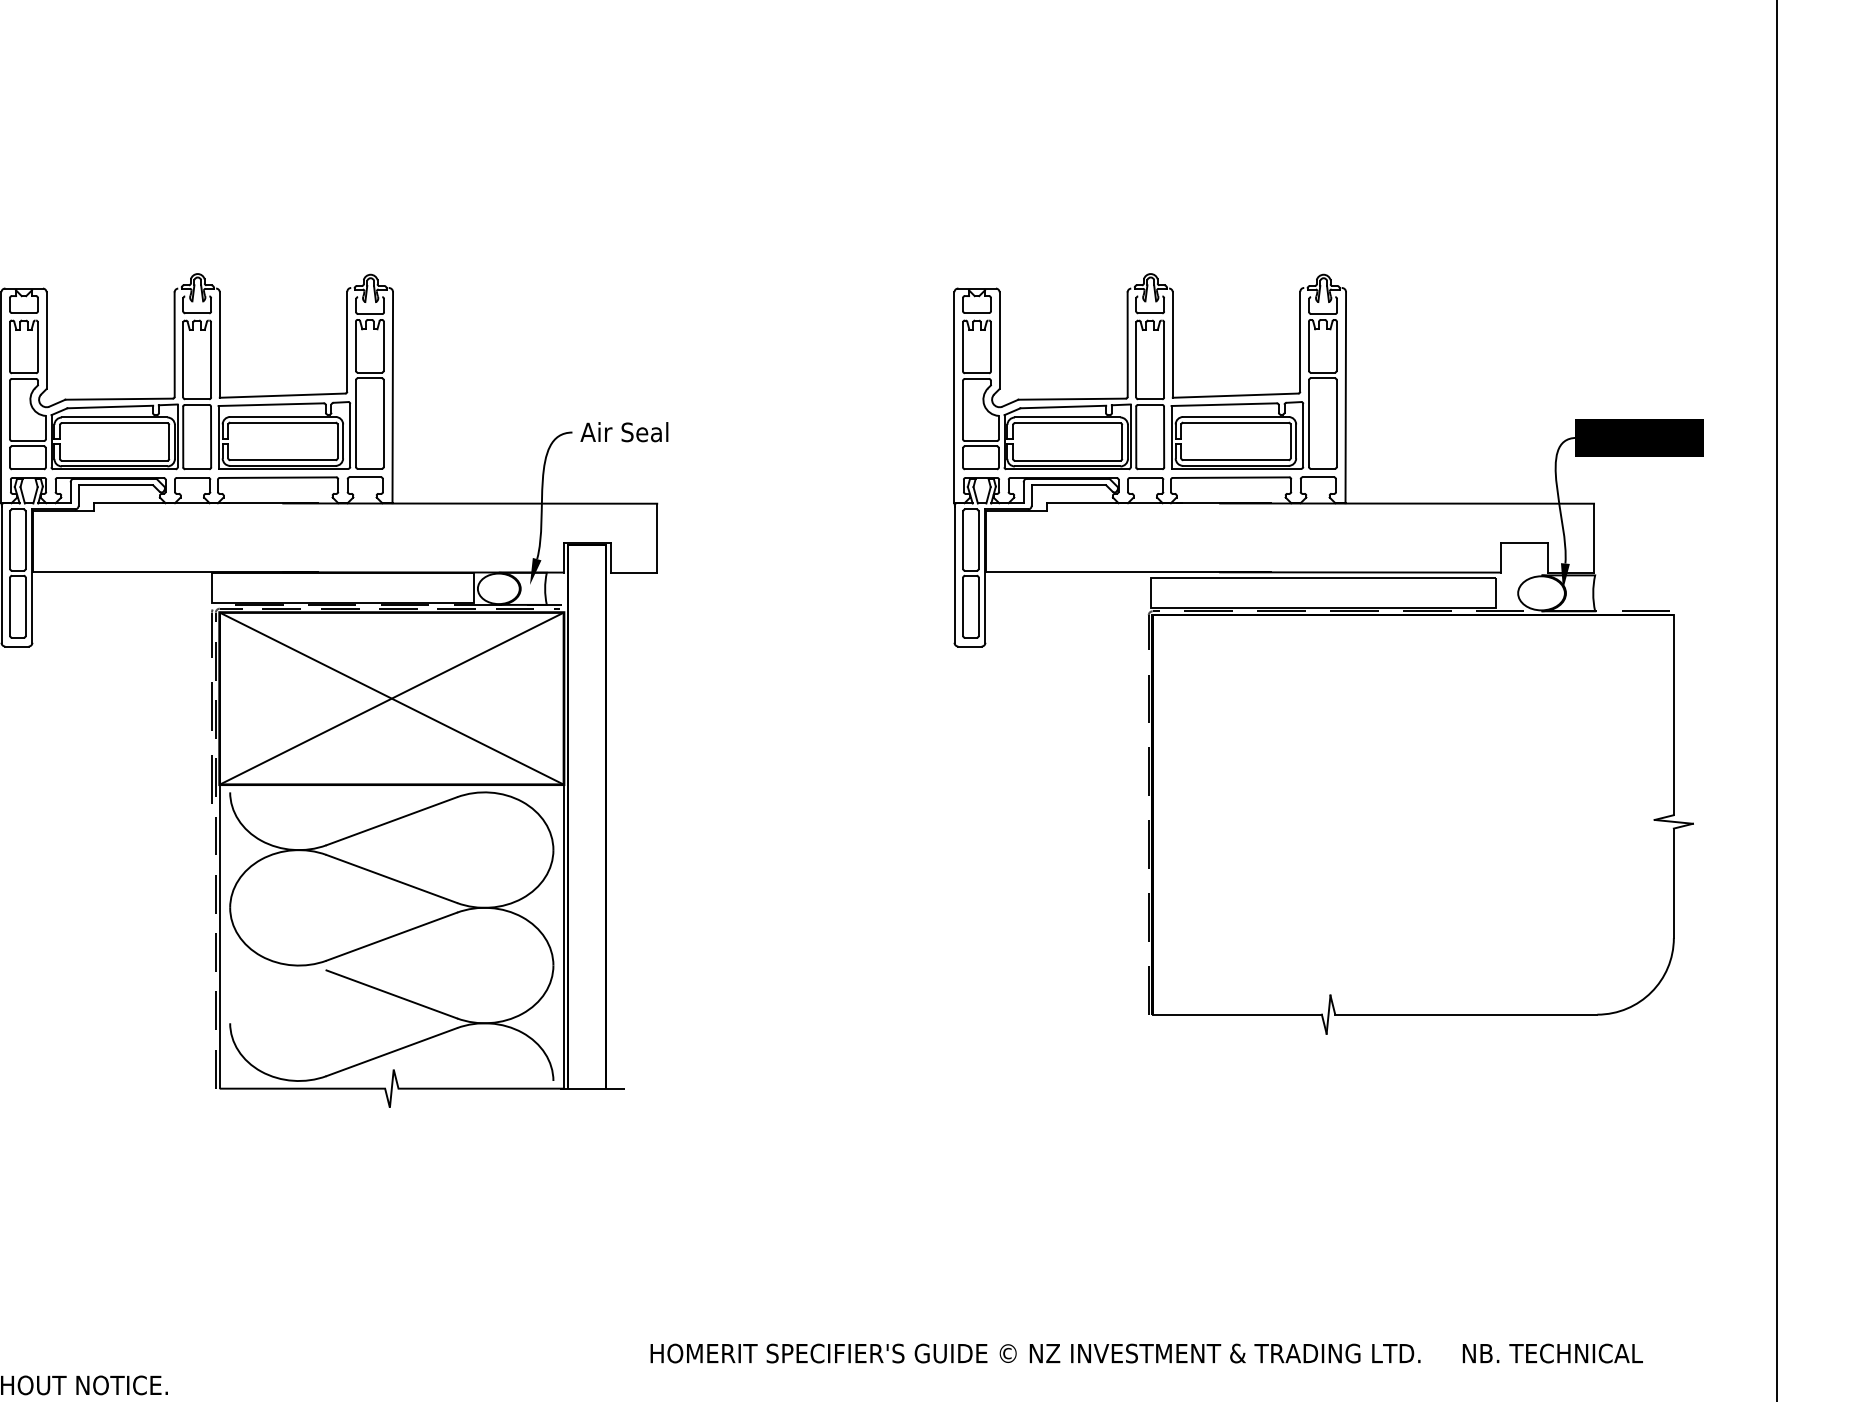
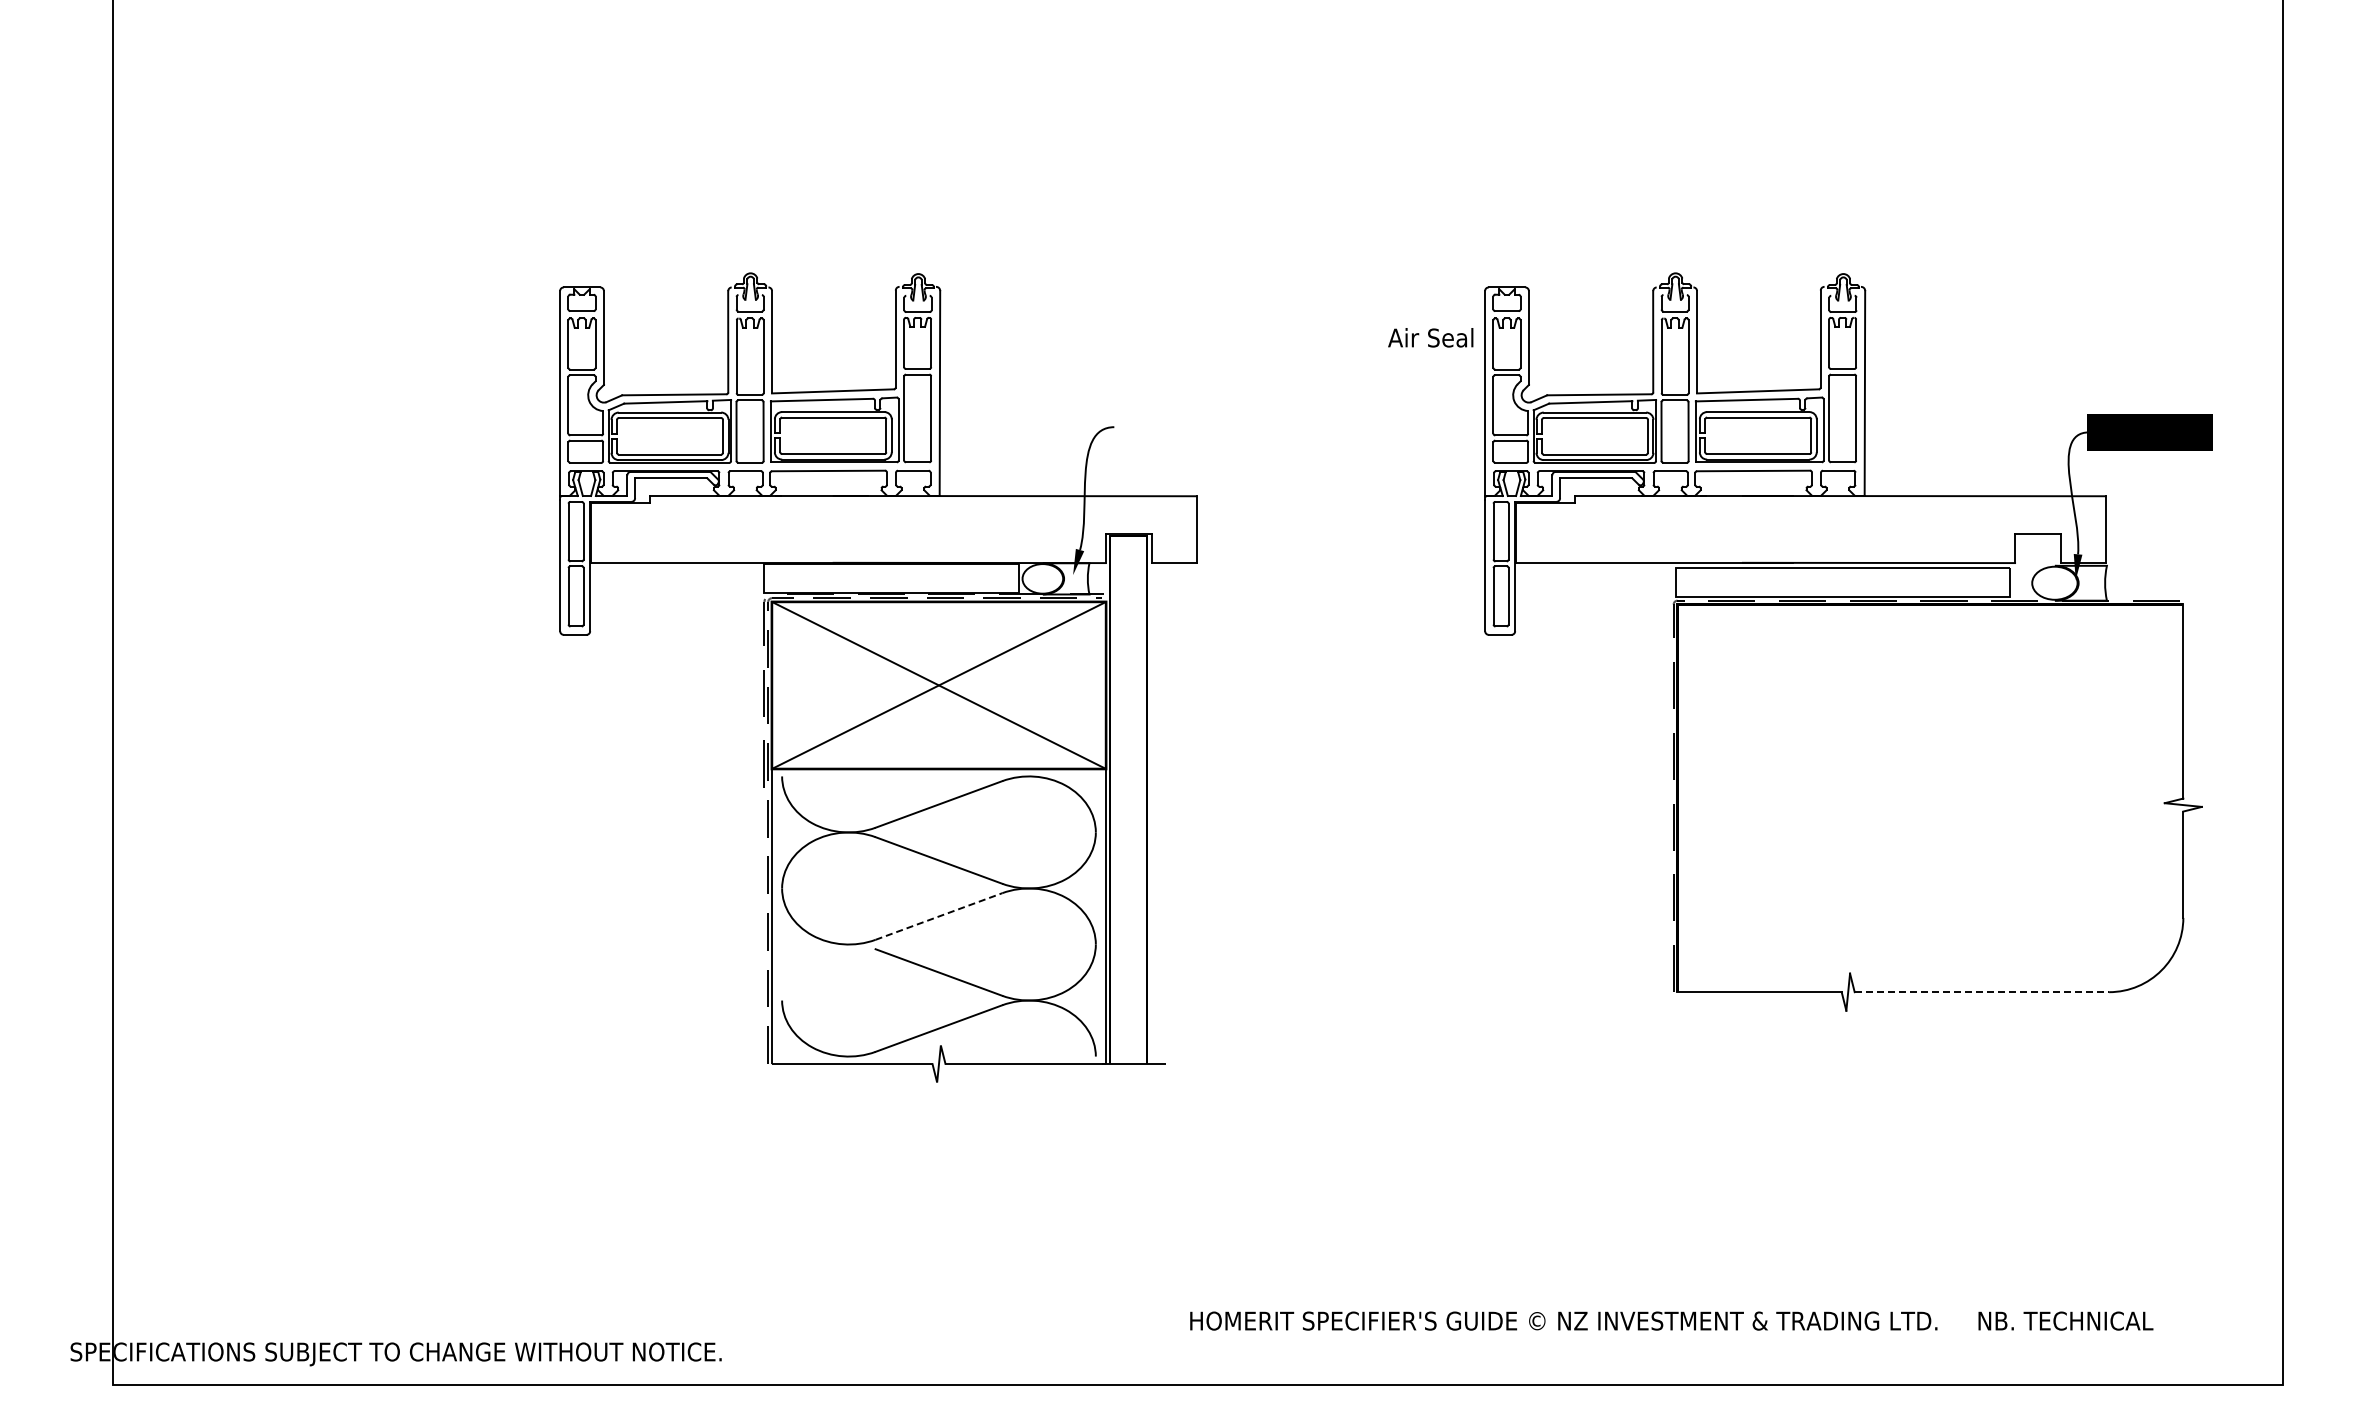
text: (624, 431) -> (1430, 337), moved
line: (391, 936) -> (938, 916), solid -> dashed
line: (1466, 1014) -> (1982, 992), solid -> dashed

